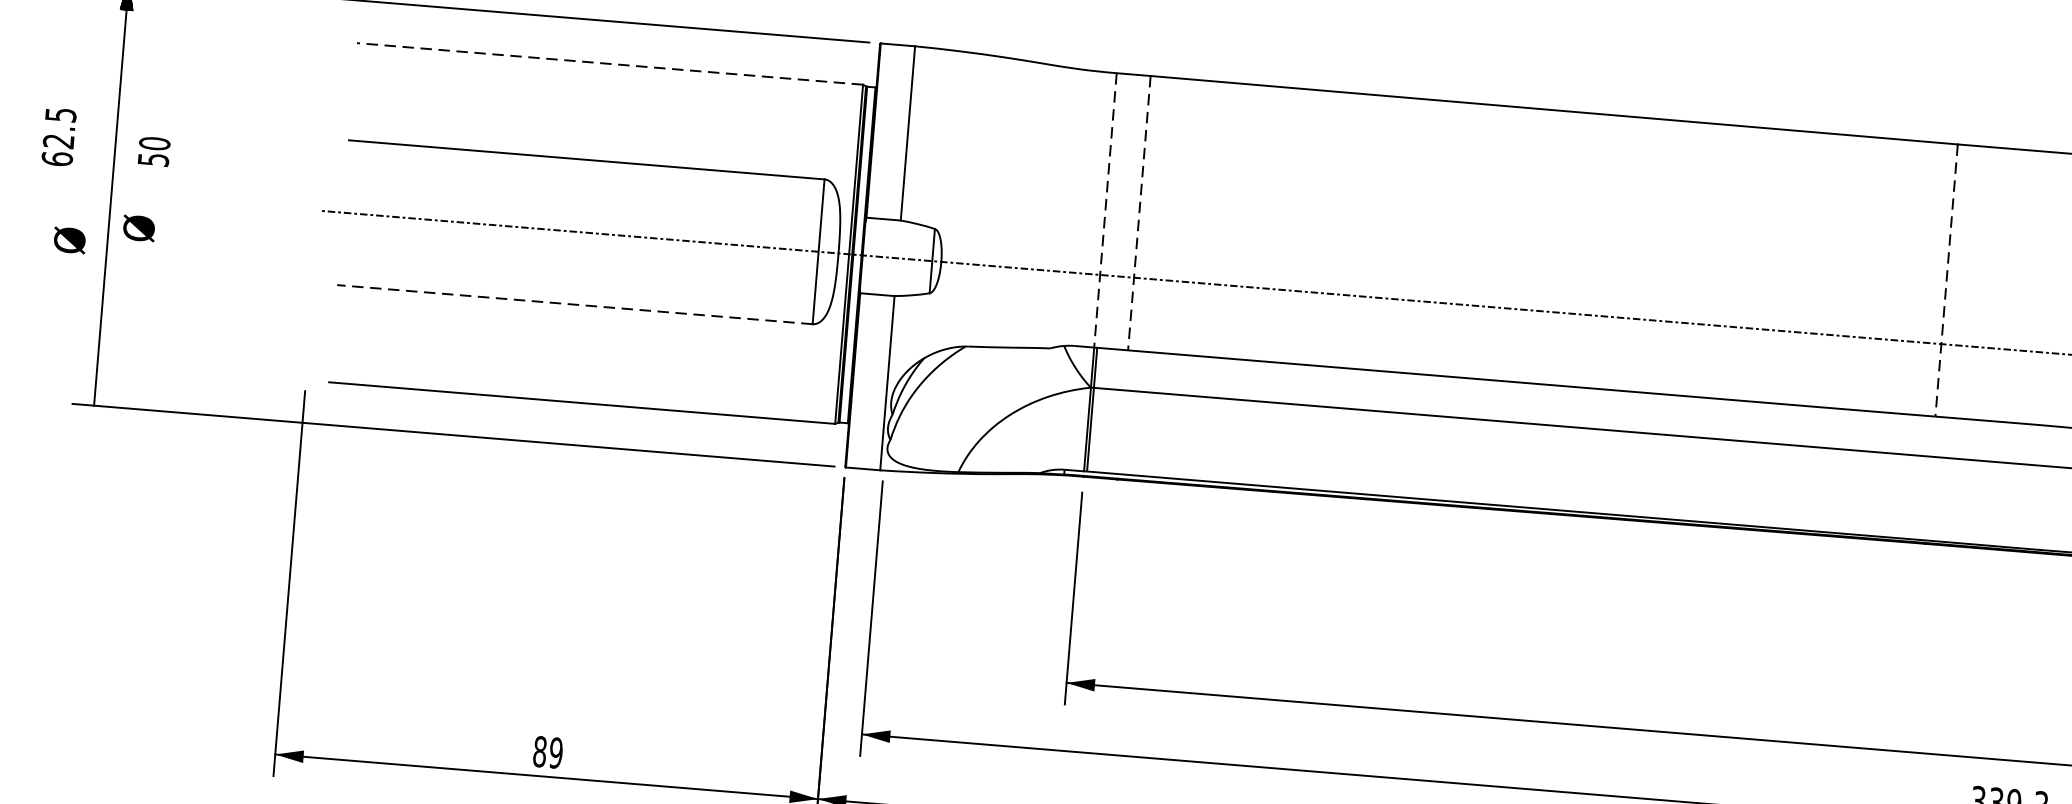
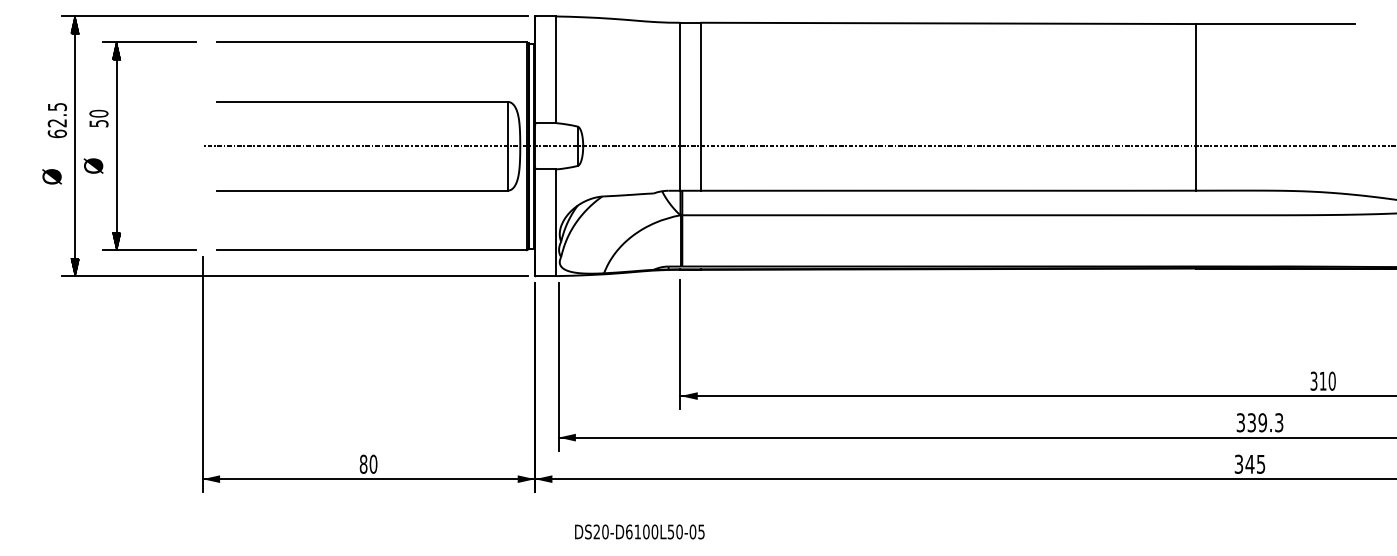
line: (609, 63) -> (371, 42), dashed -> solid
text: (57, 136) -> (56, 120), moved
part: (180, 198) -> (117, 145), added
line: (1105, 209) -> (680, 106), dashed -> solid
line: (1139, 212) -> (701, 106), dashed -> solid
line: (1946, 280) -> (1195, 107), dashed -> solid
line: (574, 304) -> (362, 190), dashed -> solid
hatch: (94, 391) -> (74, 267), added
text: (556, 753) -> (373, 464), 89 -> 80

